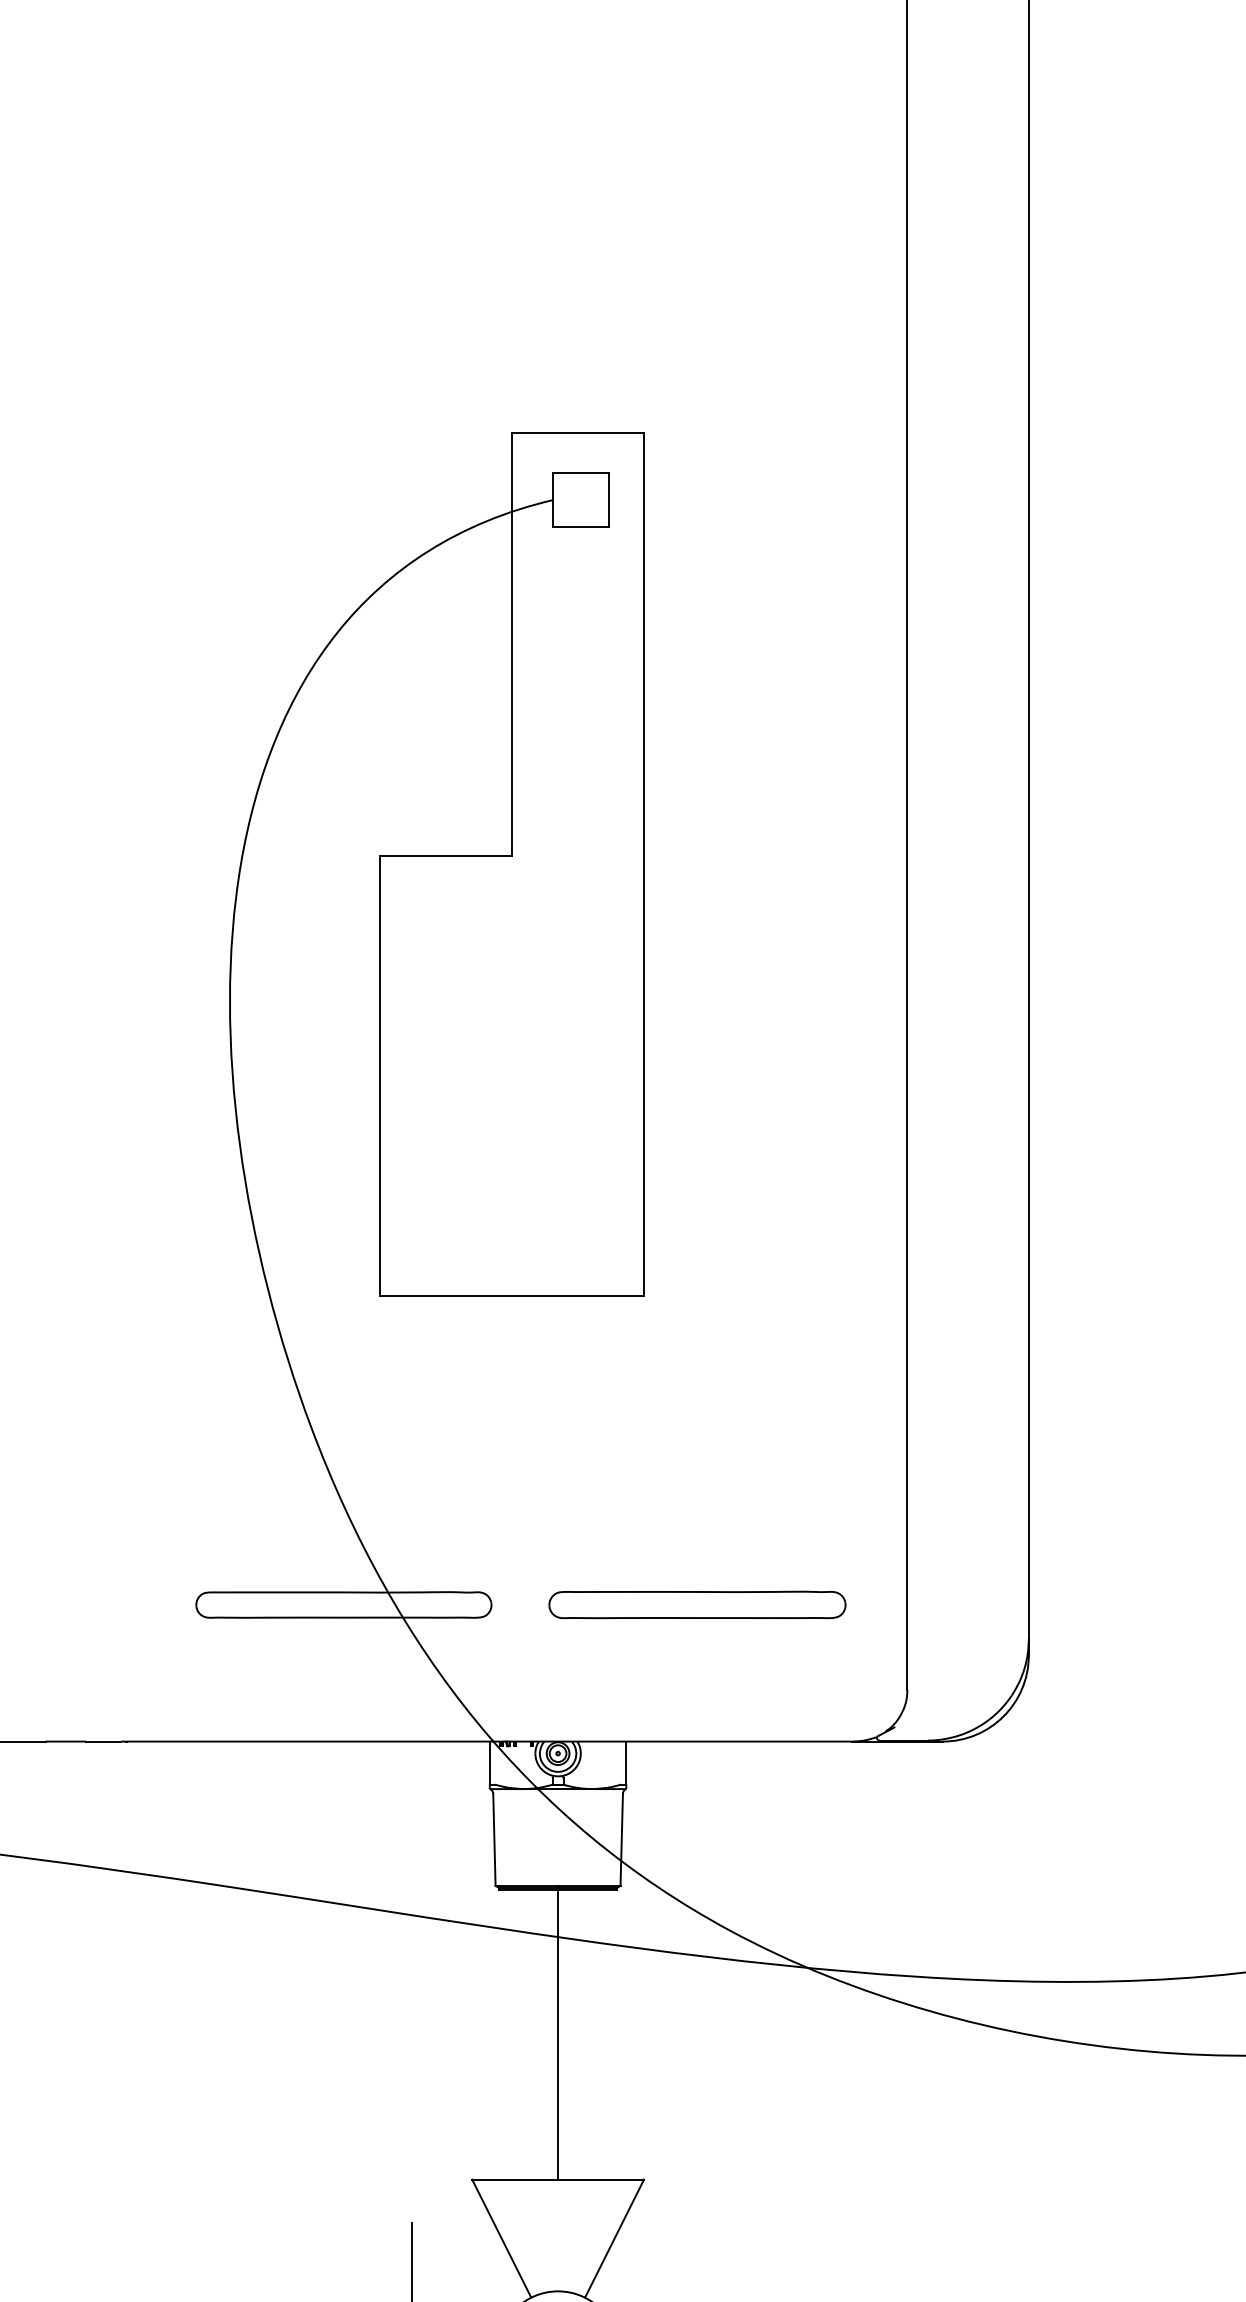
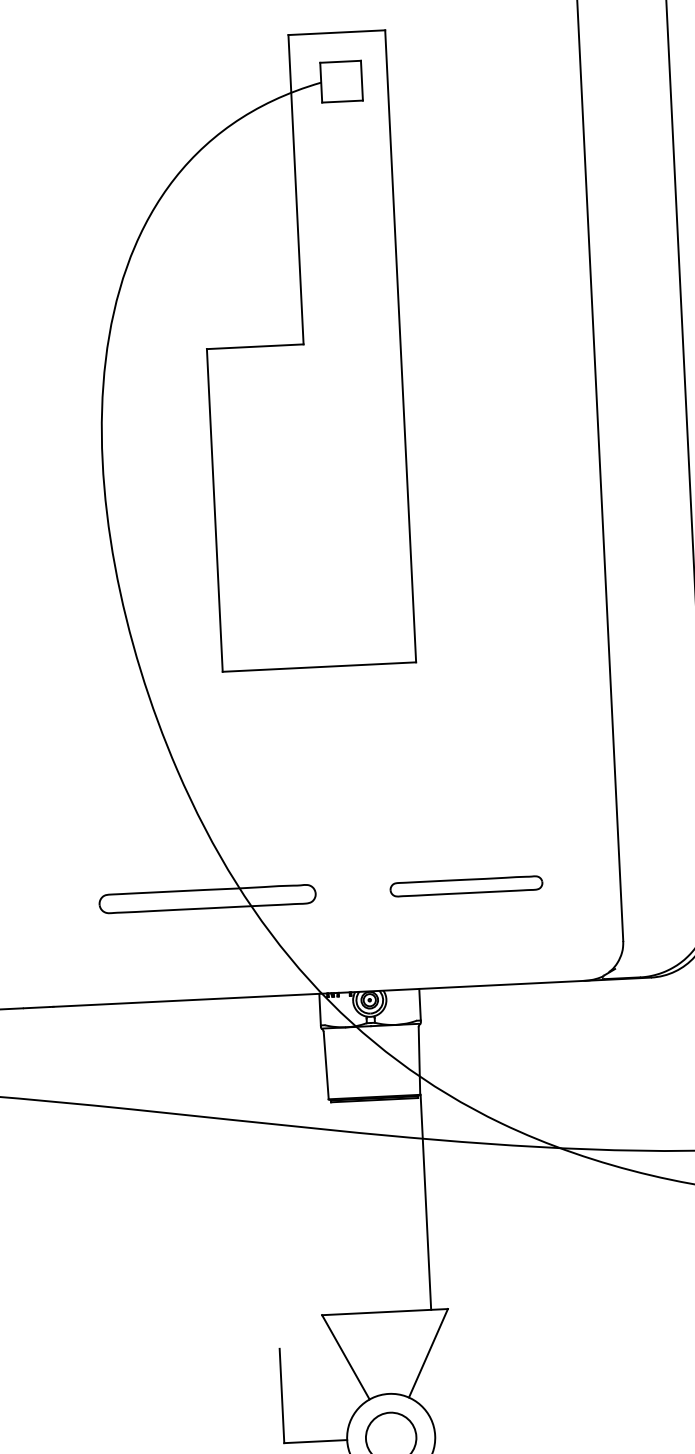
part: (697, 1604) -> (466, 886), size x0.7
line: (558, 2032) -> (426, 1202), moved

